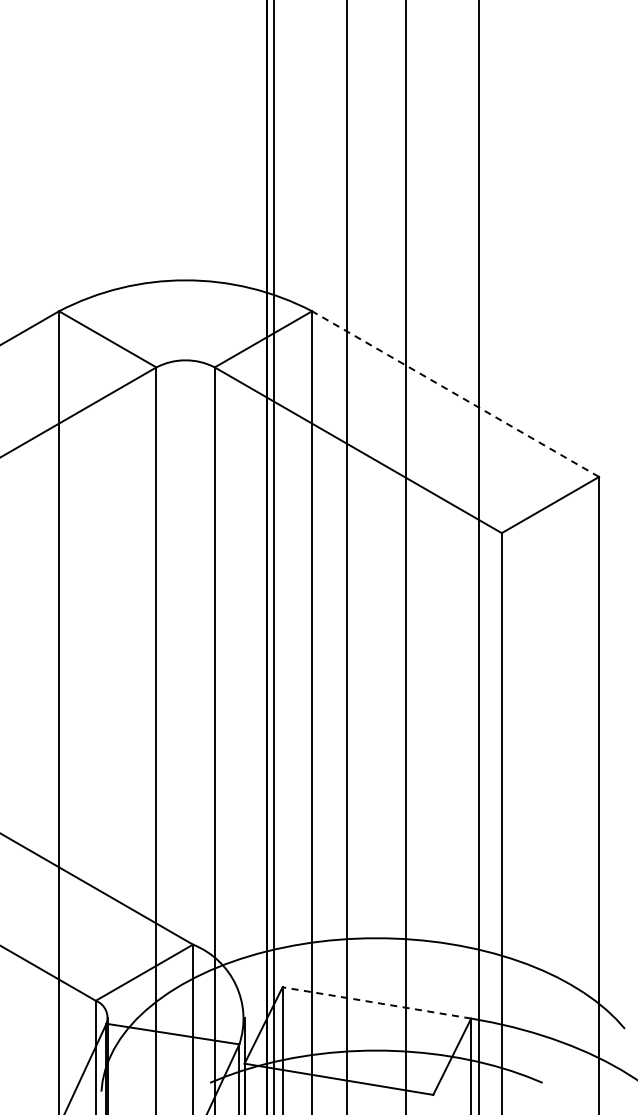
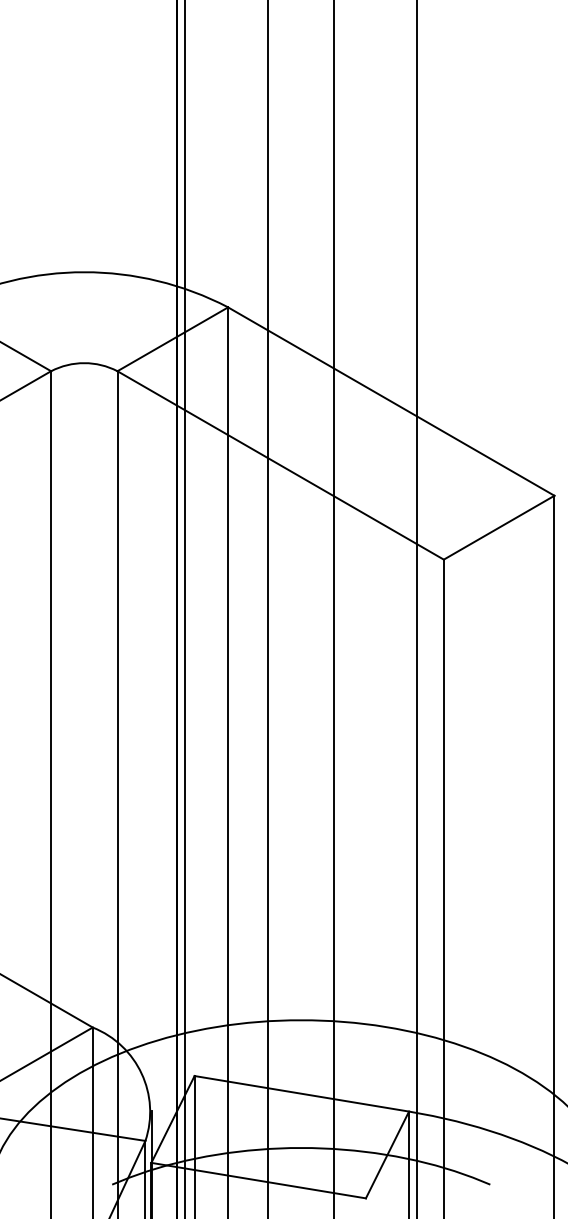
line: (455, 394) -> (391, 402), dashed -> solid
line: (376, 1002) -> (301, 1093), dashed -> solid

